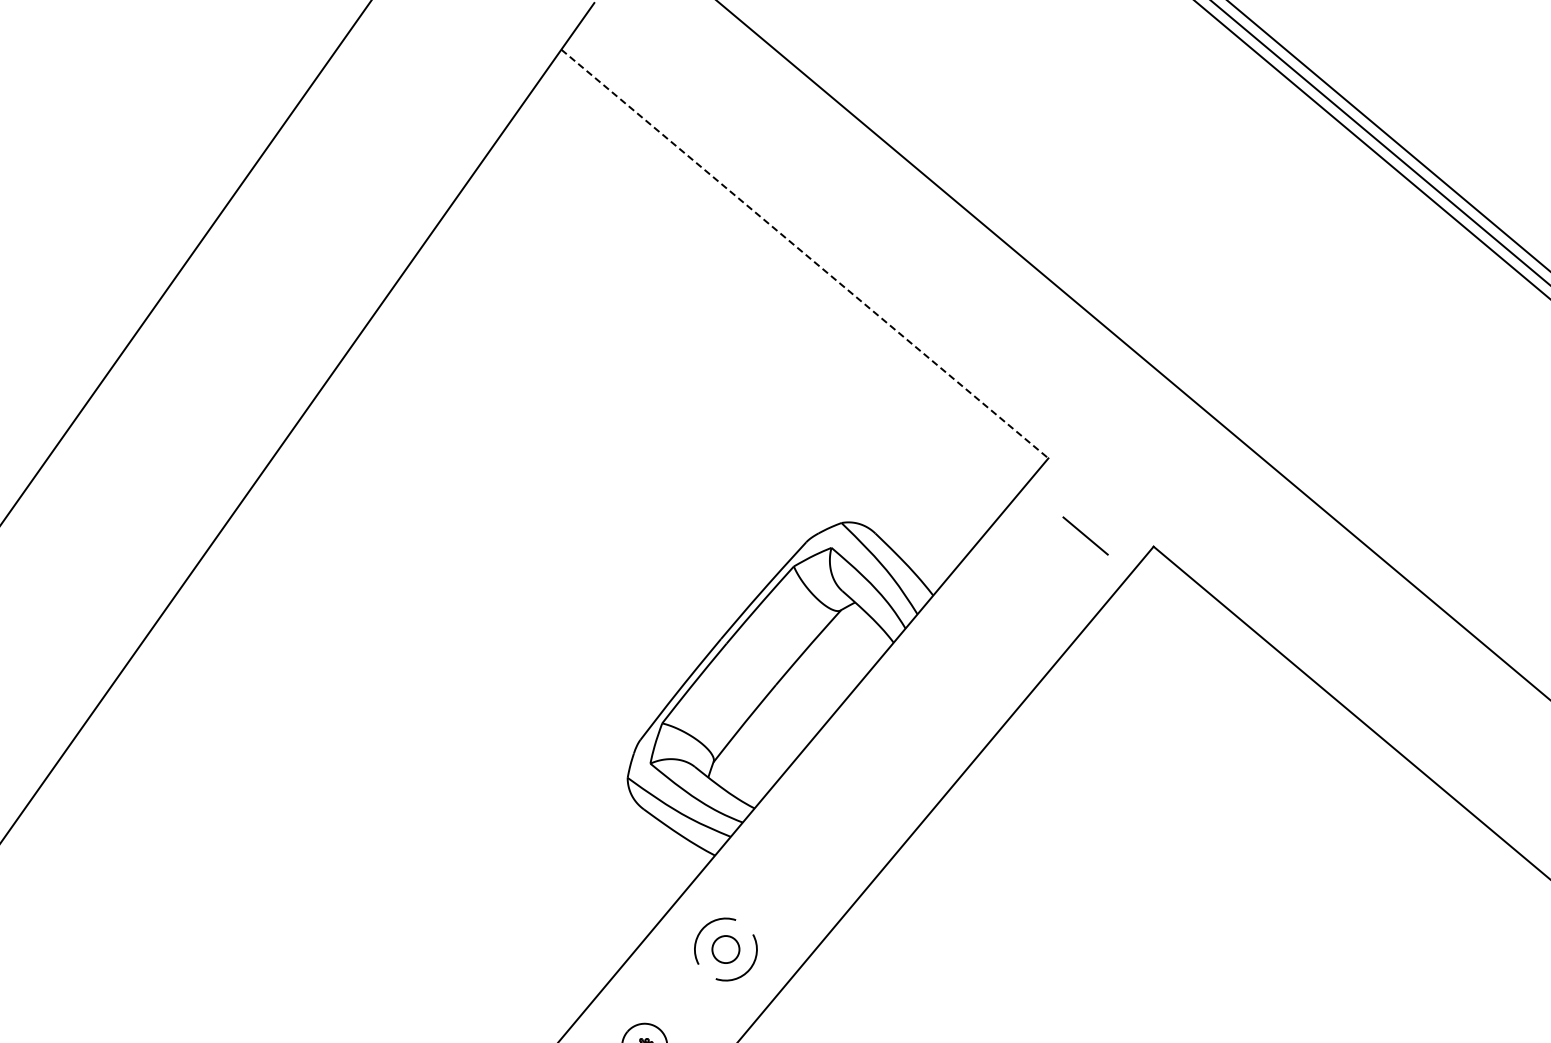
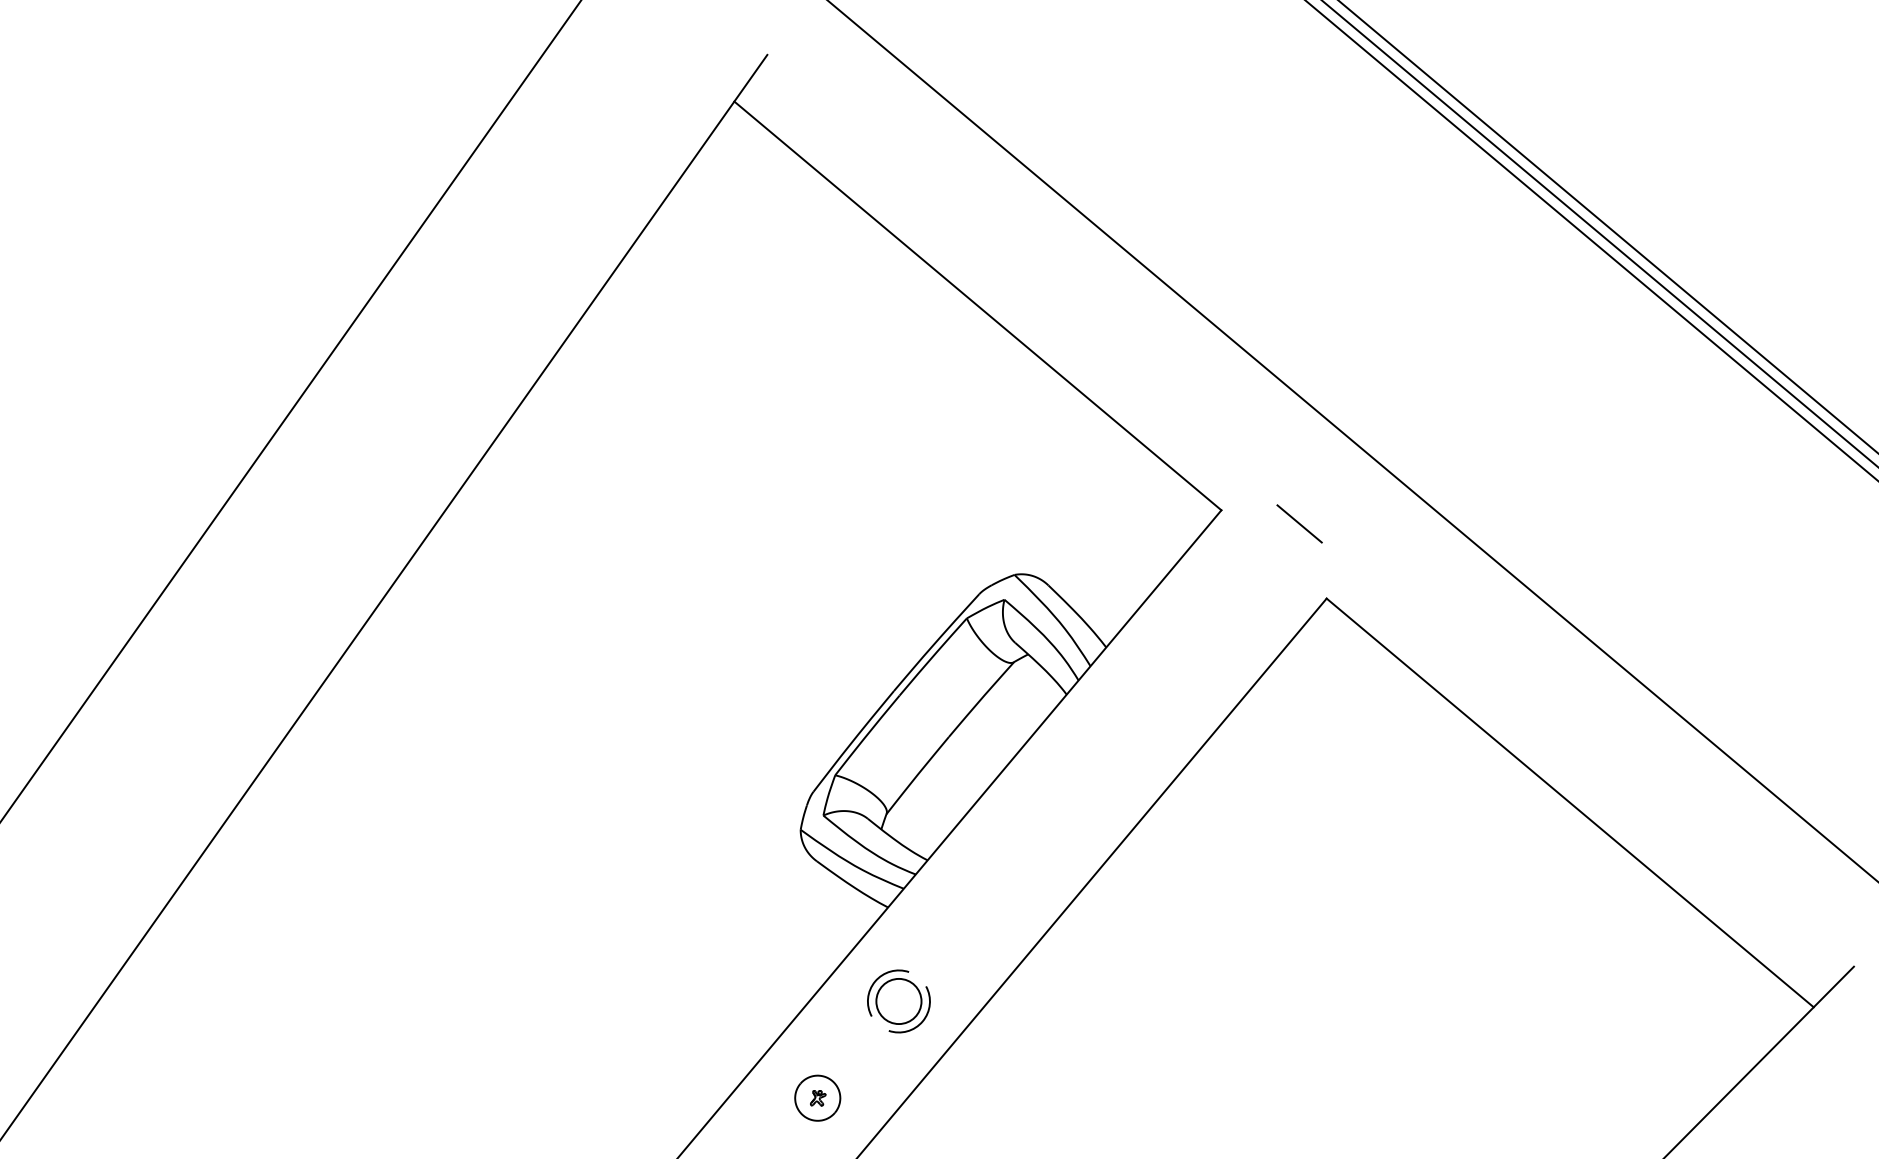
line: (804, 253) -> (977, 305), dashed -> solid
line: (1085, 535) -> (1299, 523), moved
circle: (725, 949) -> (898, 1001), size x1.67

